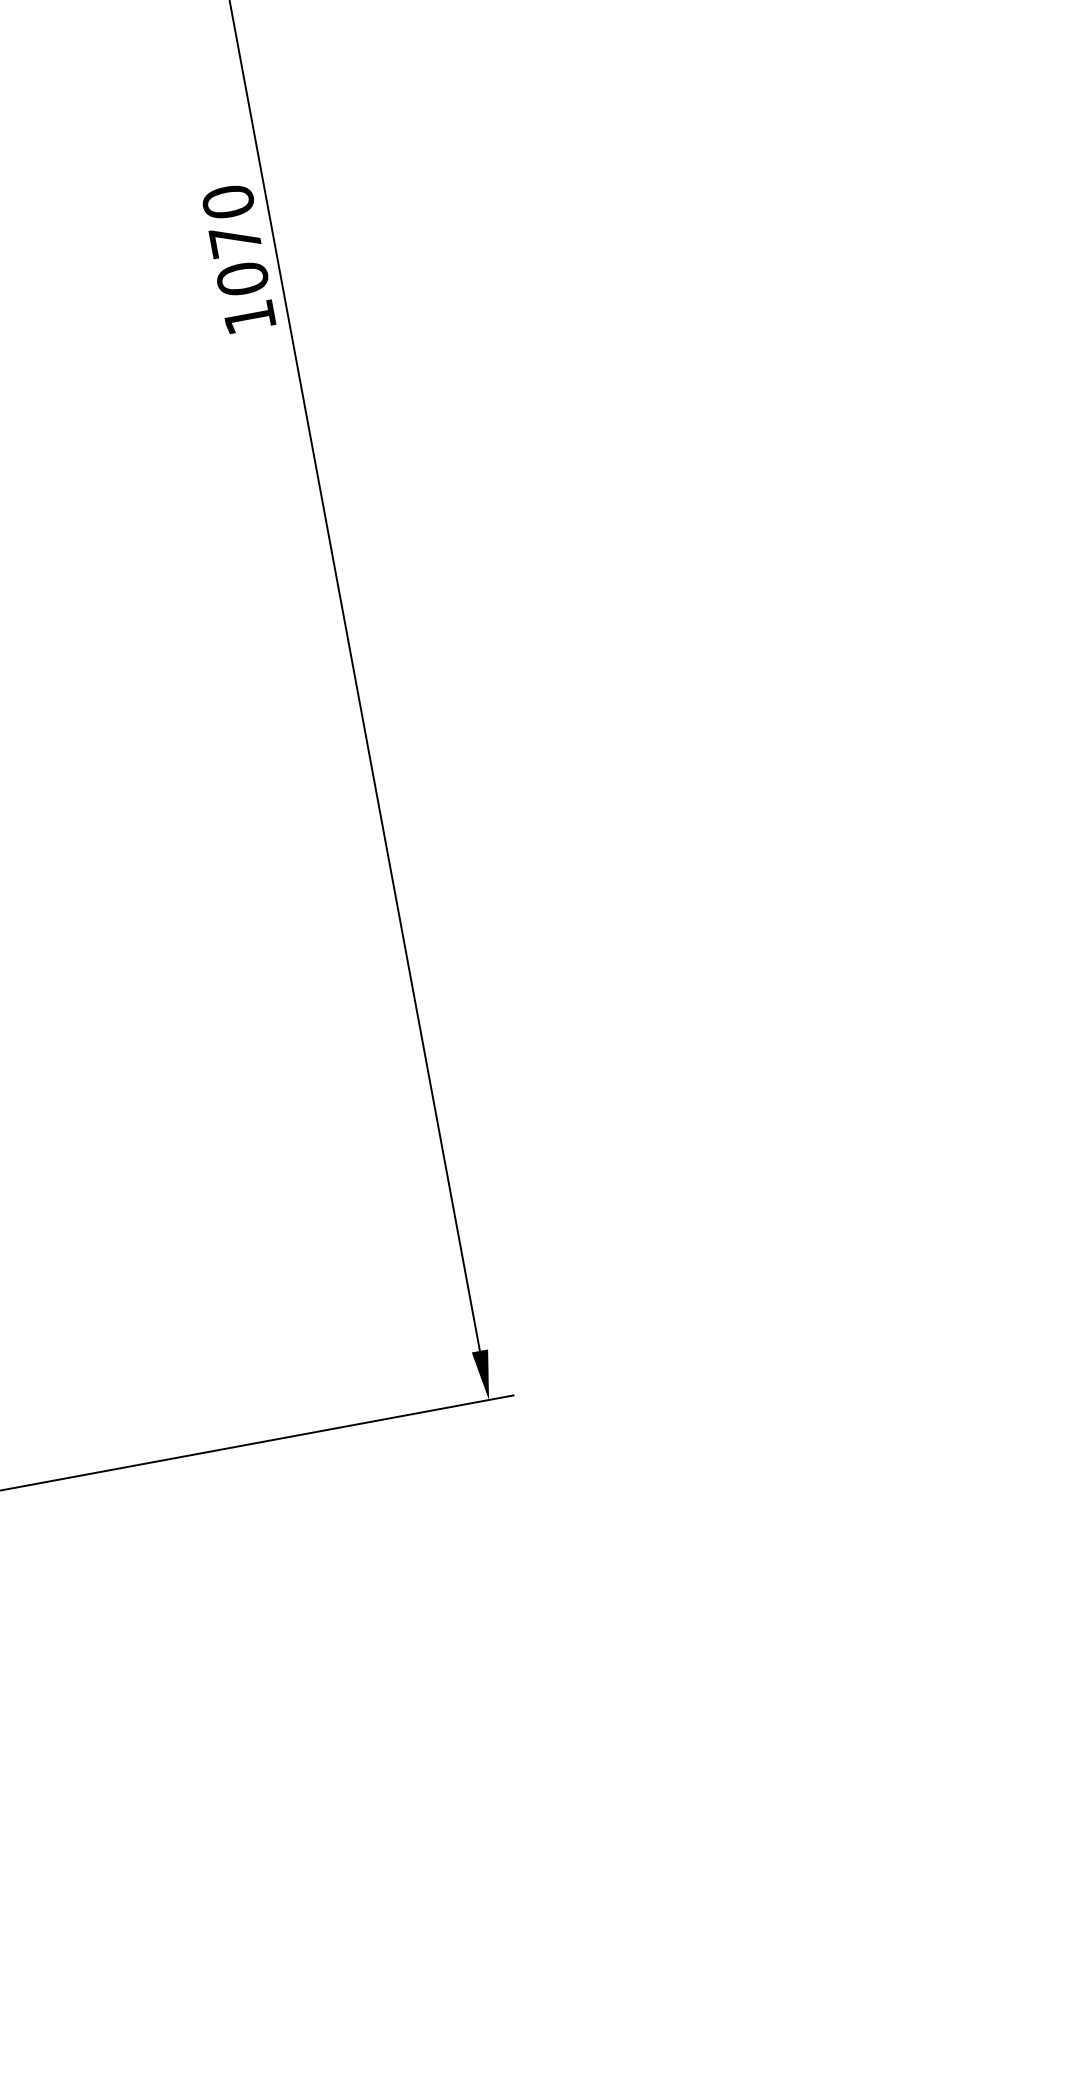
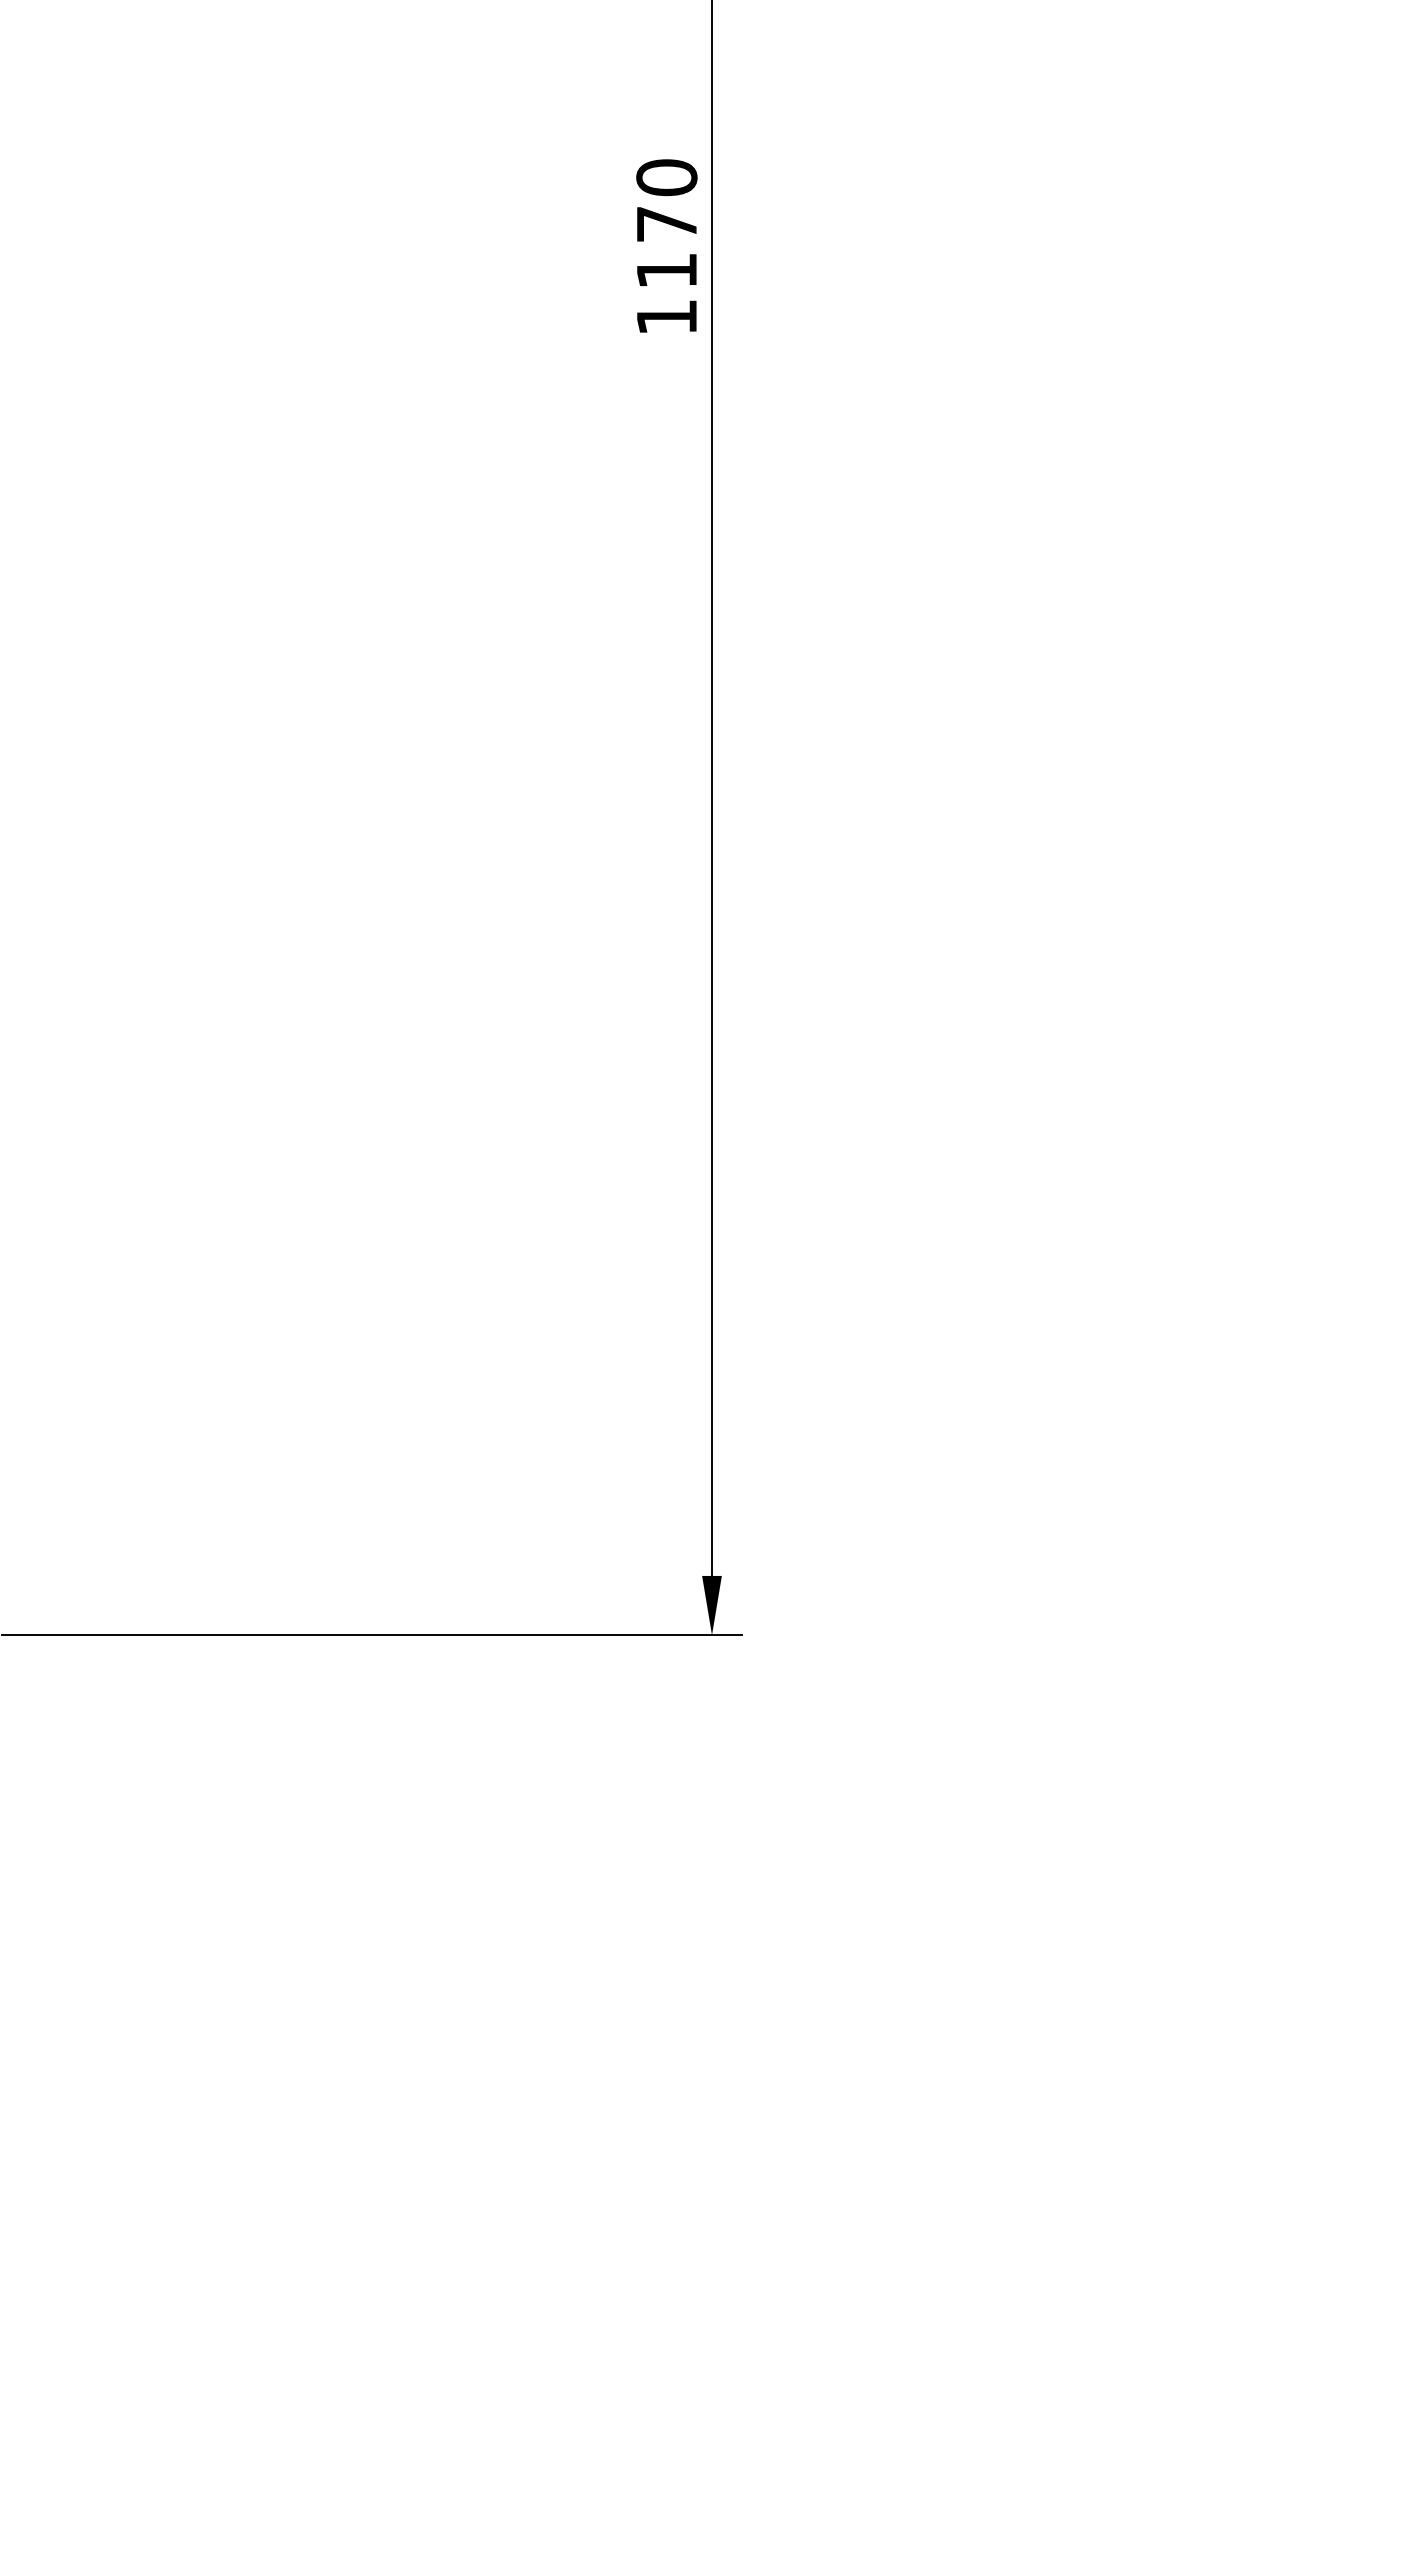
text: (242, 278) -> (666, 270), 1070 -> 1170

